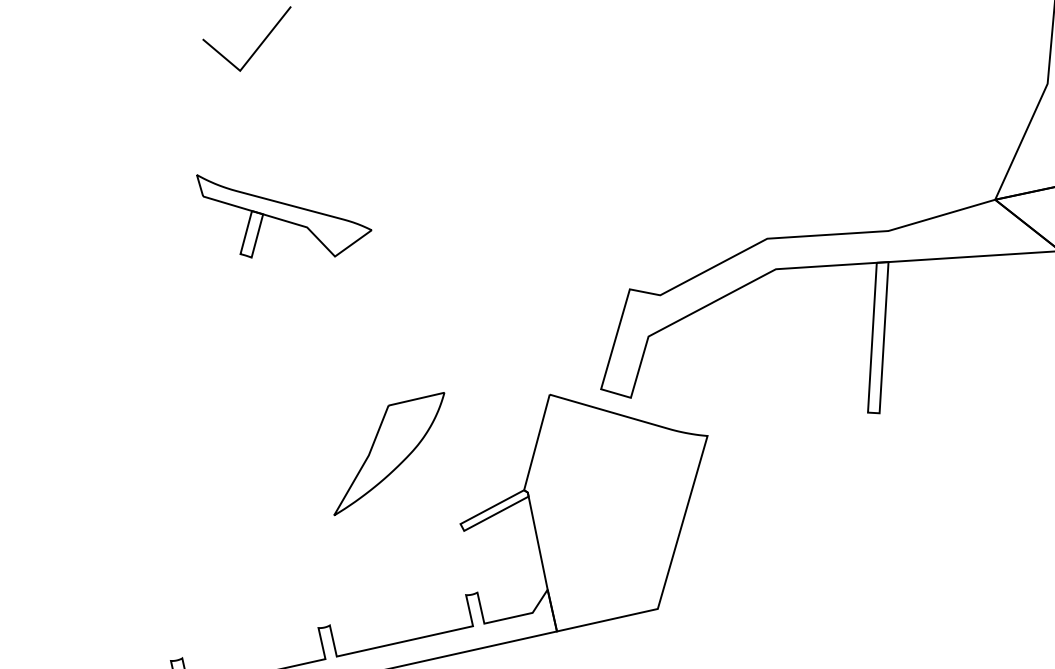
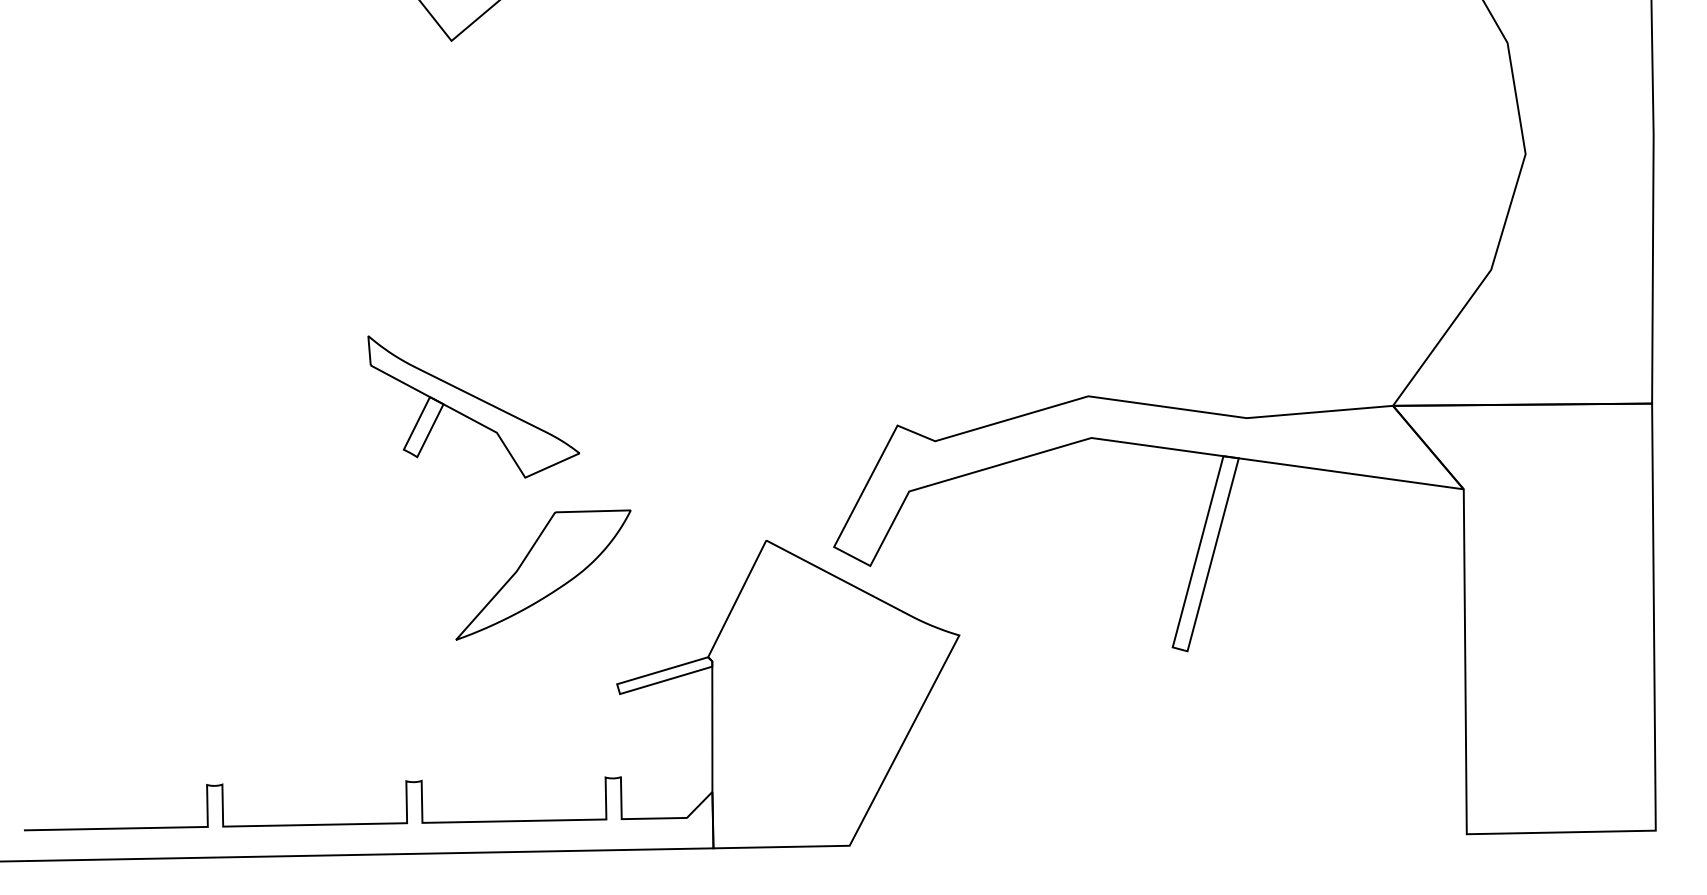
part: (285, 211) -> (473, 406), moved

